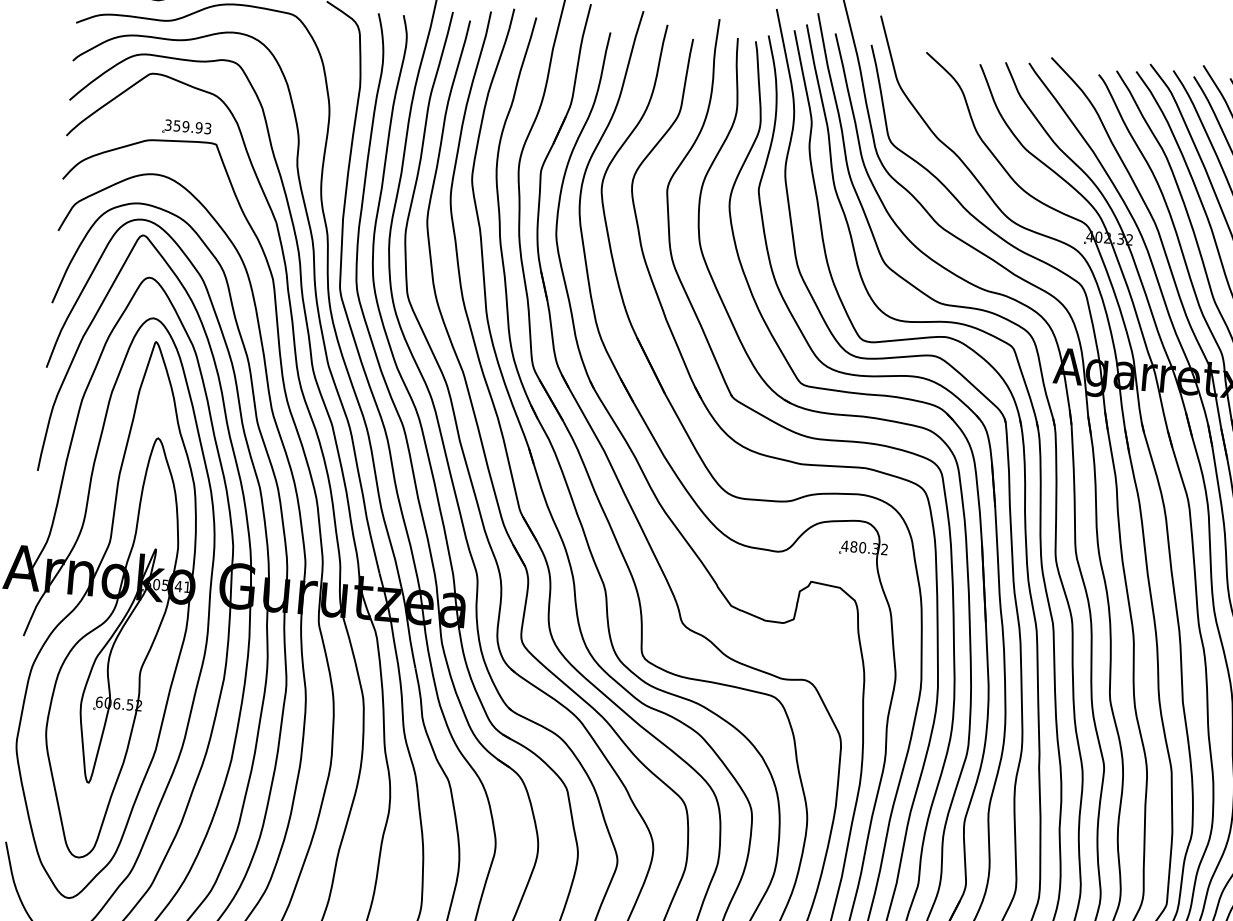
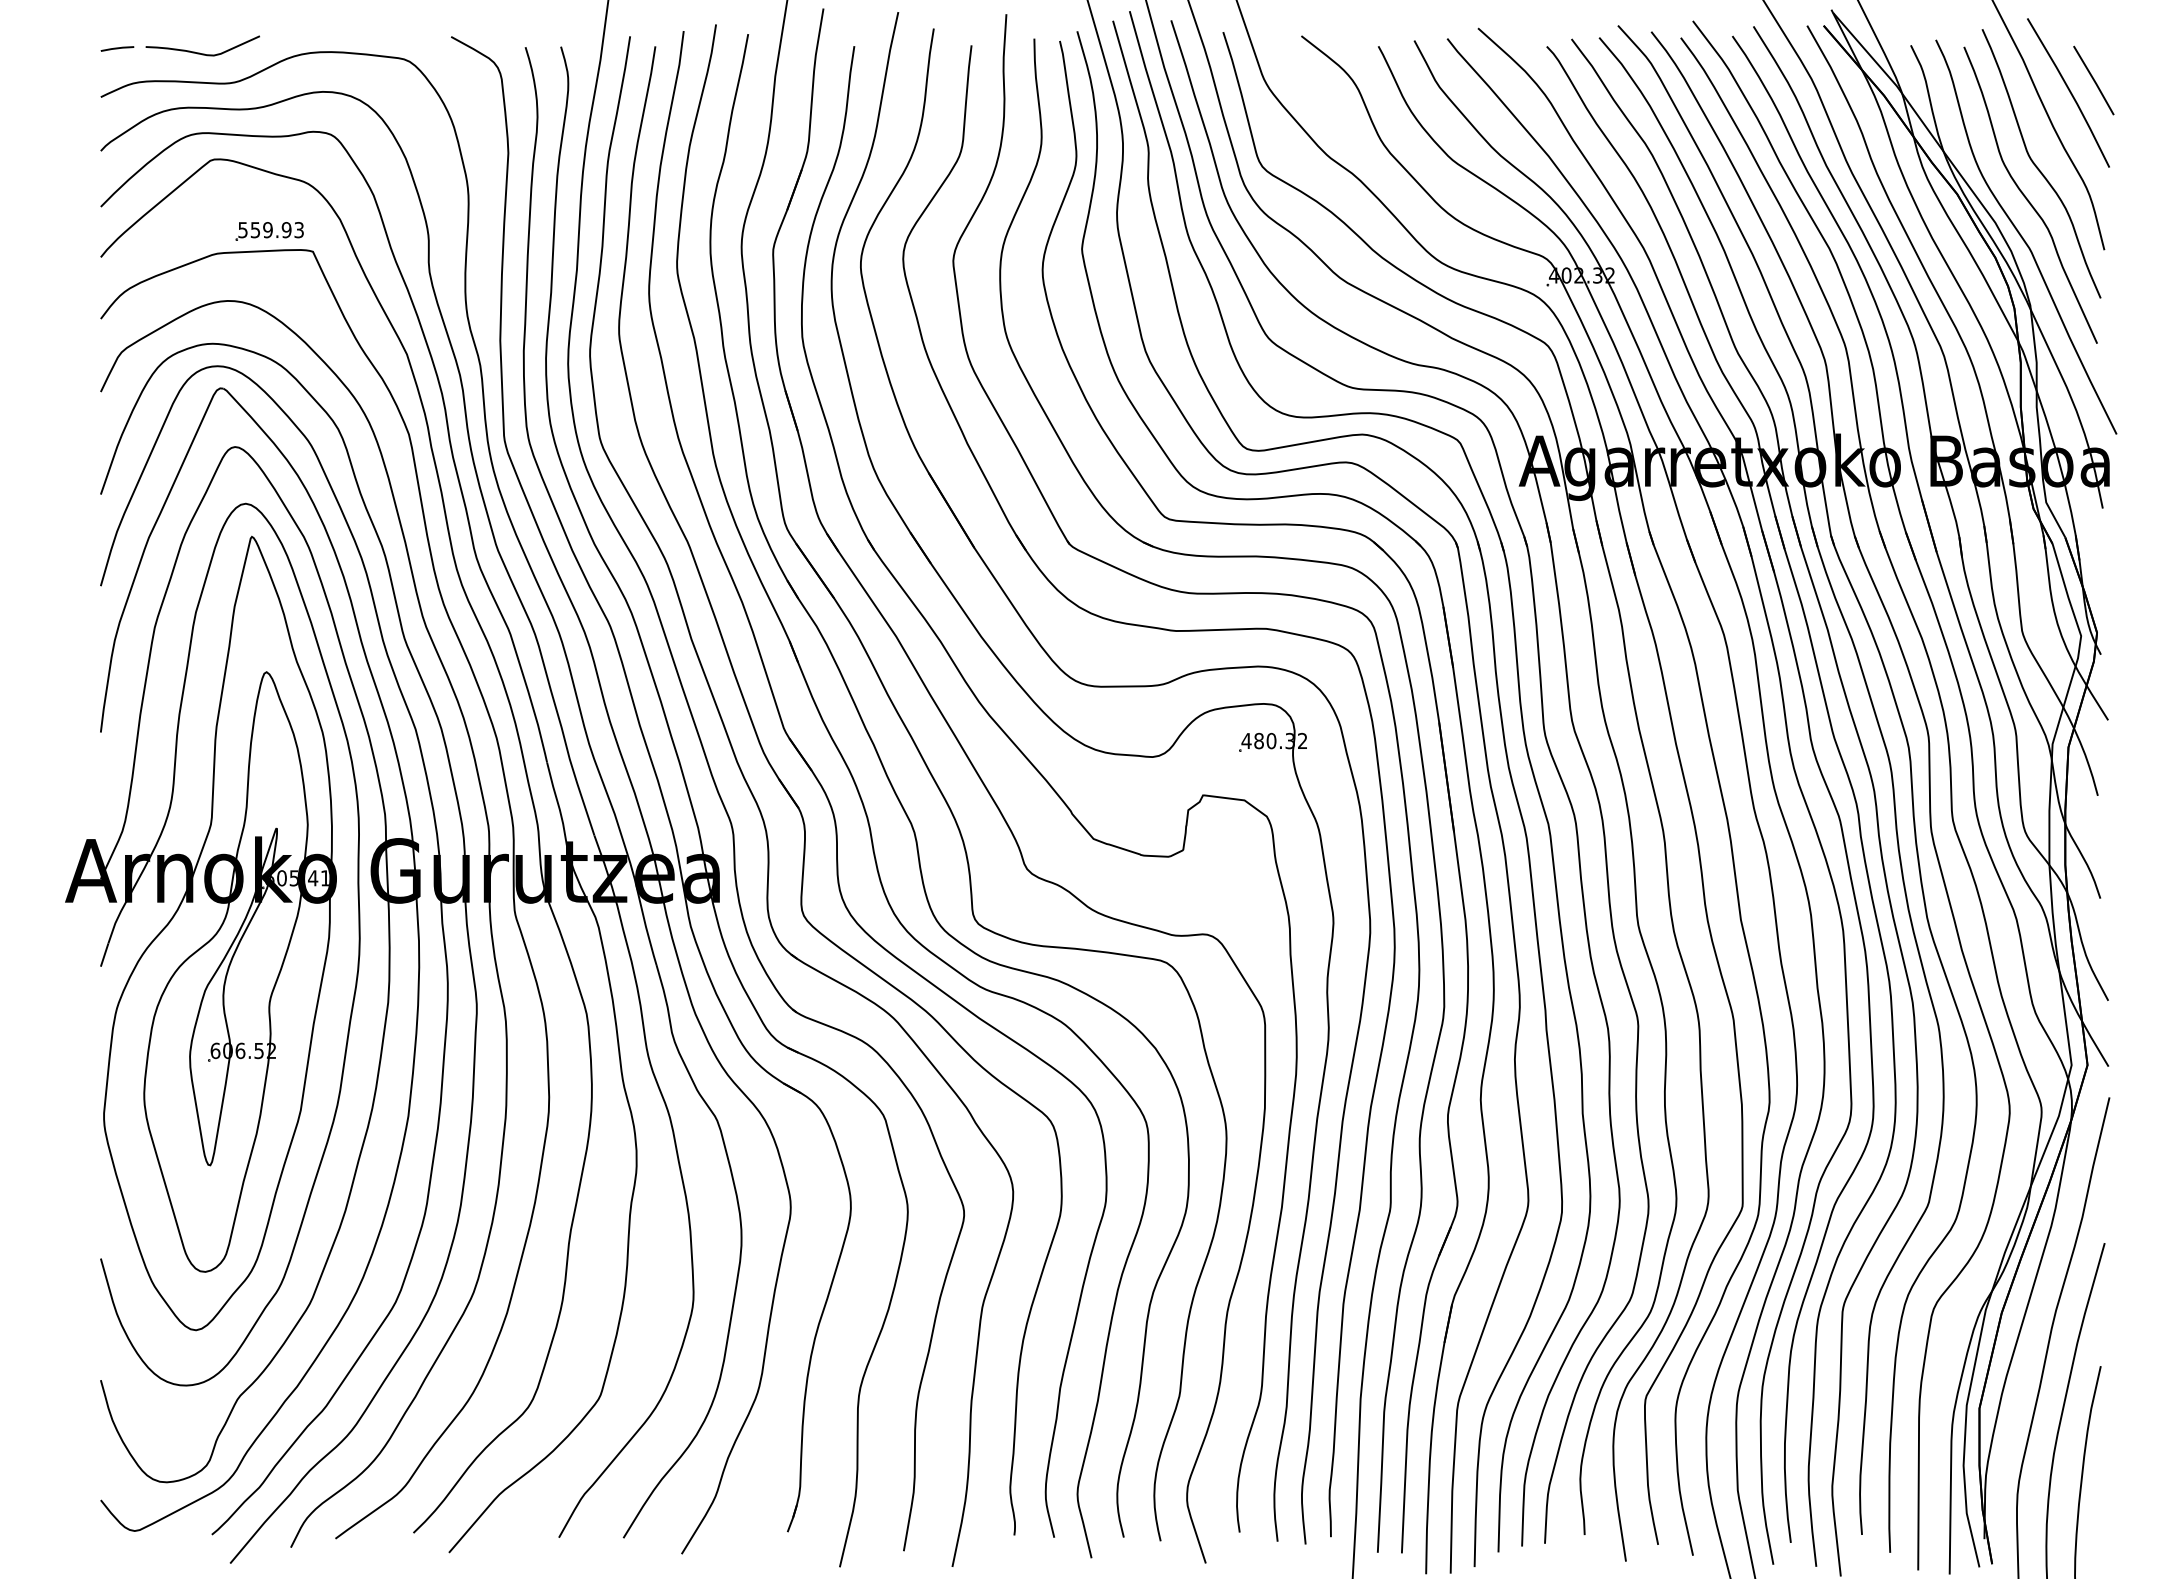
text: (168, 124) -> (242, 229), 359.93 -> 559.93

